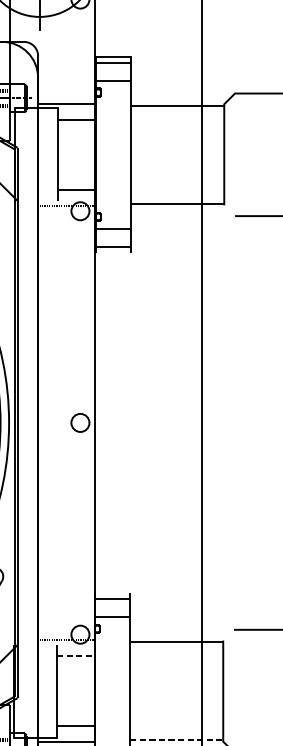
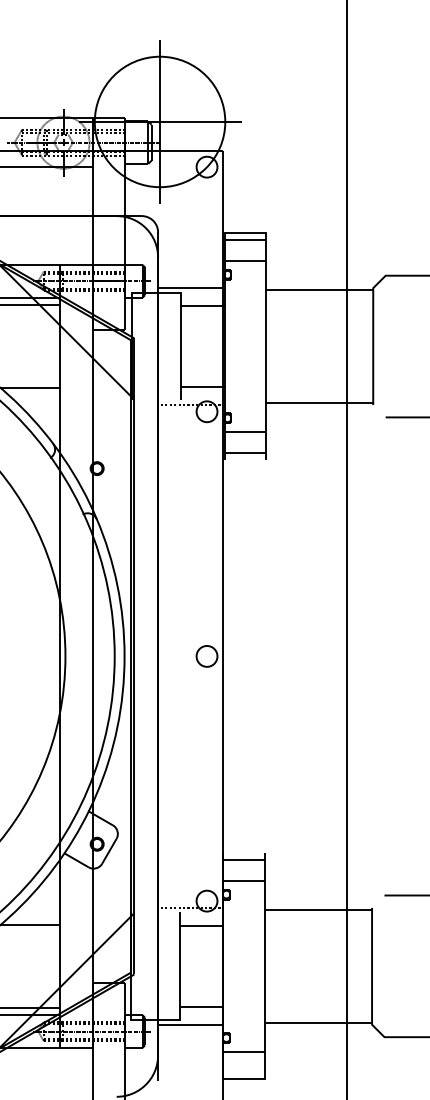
line: (75, 655) -> (201, 925), dashed -> solid
line: (176, 739) -> (318, 1022), dashed -> solid

